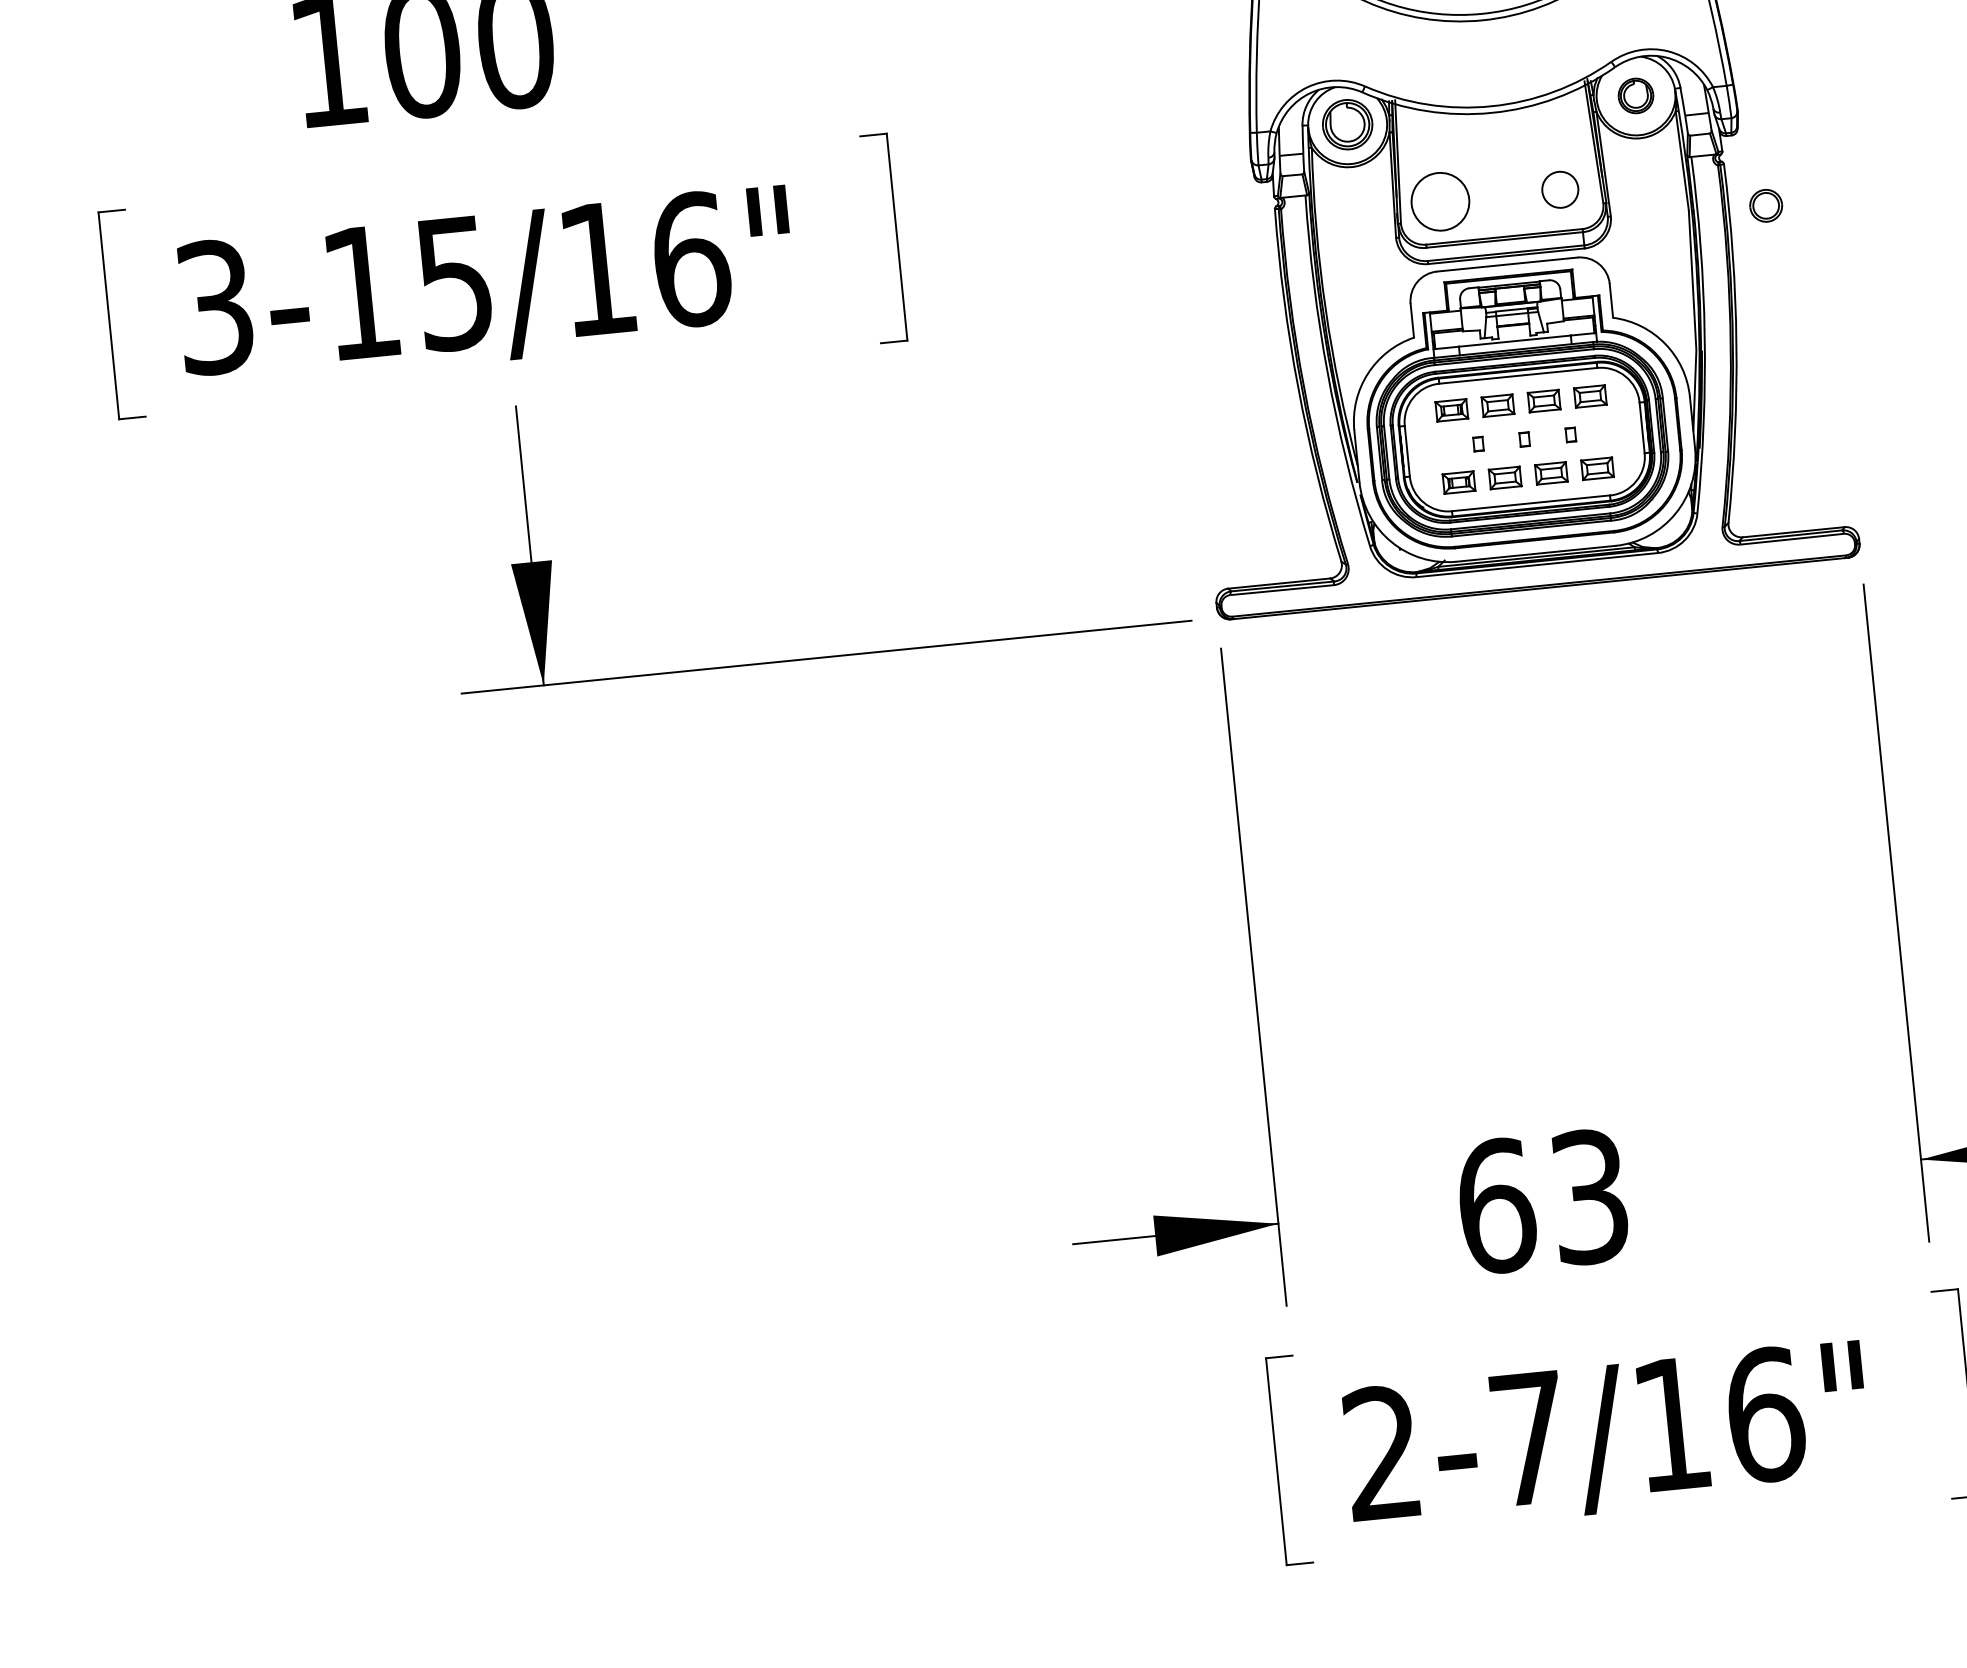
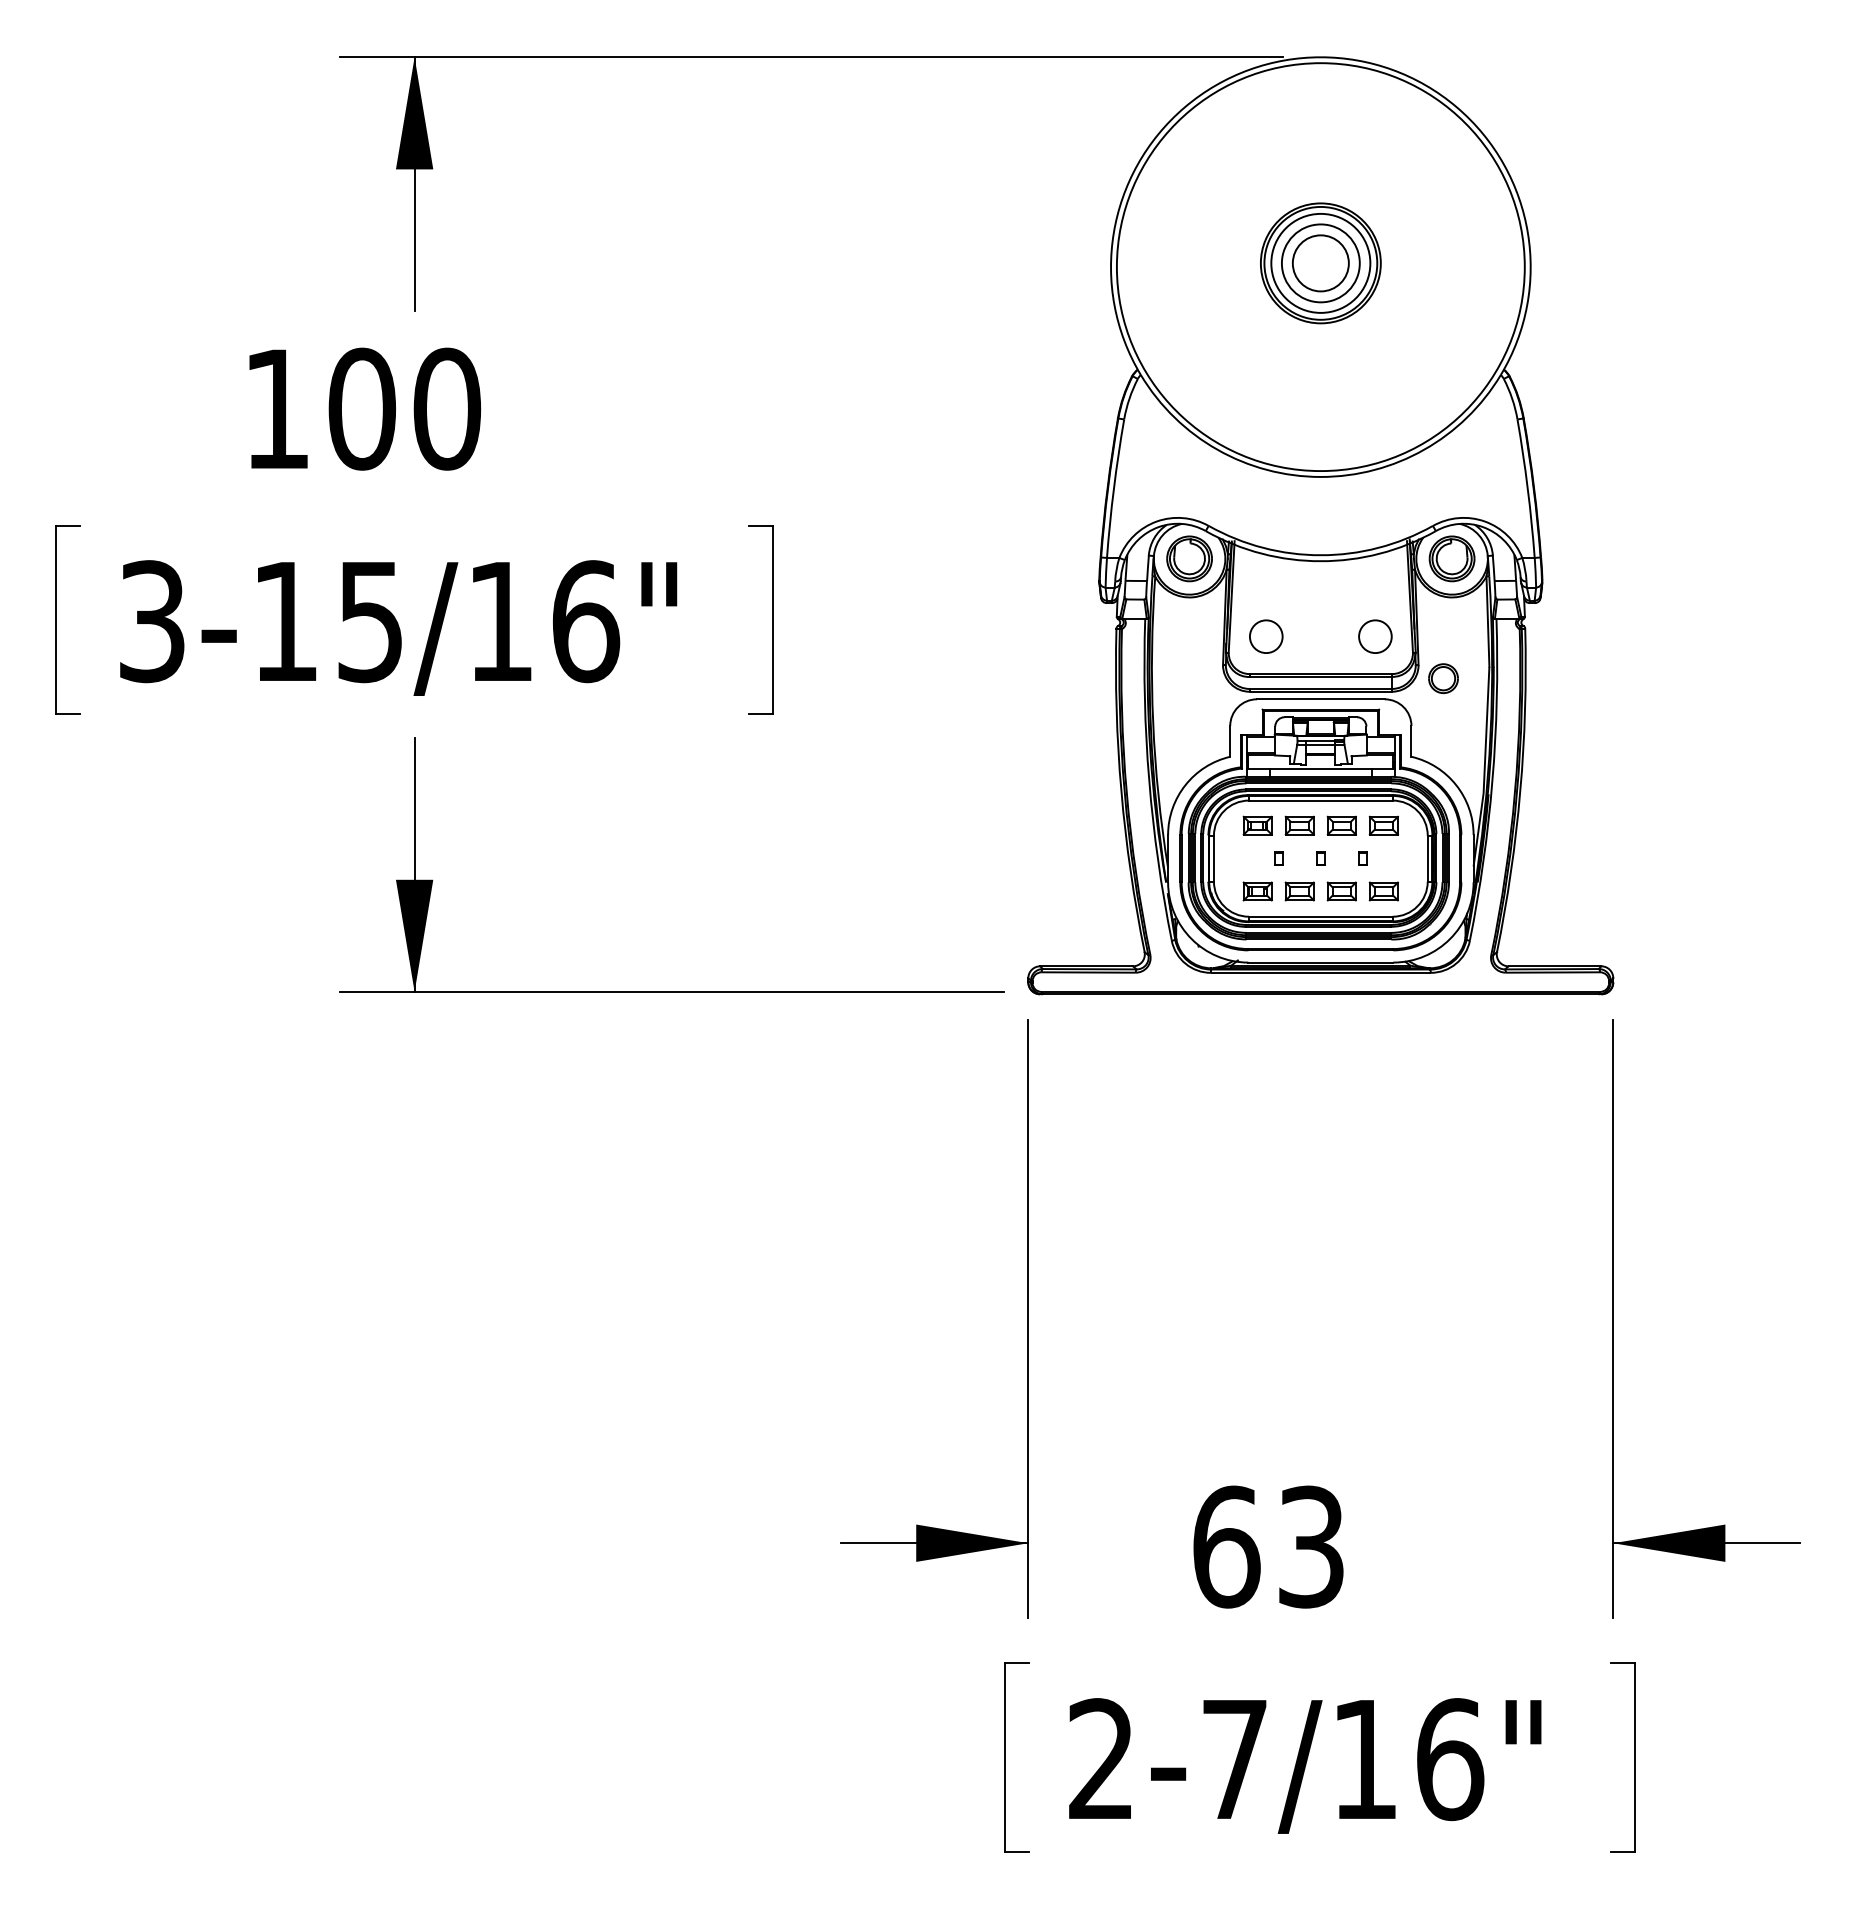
part: (1635, 95) -> (1451, 558), size x1.43
circle: (1439, 201) -> (1265, 636), size x0.62
part: (1766, 205) -> (1443, 678), moved

